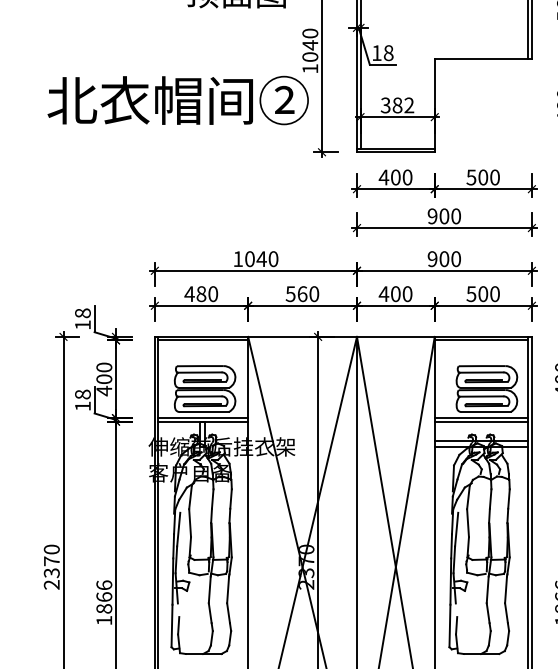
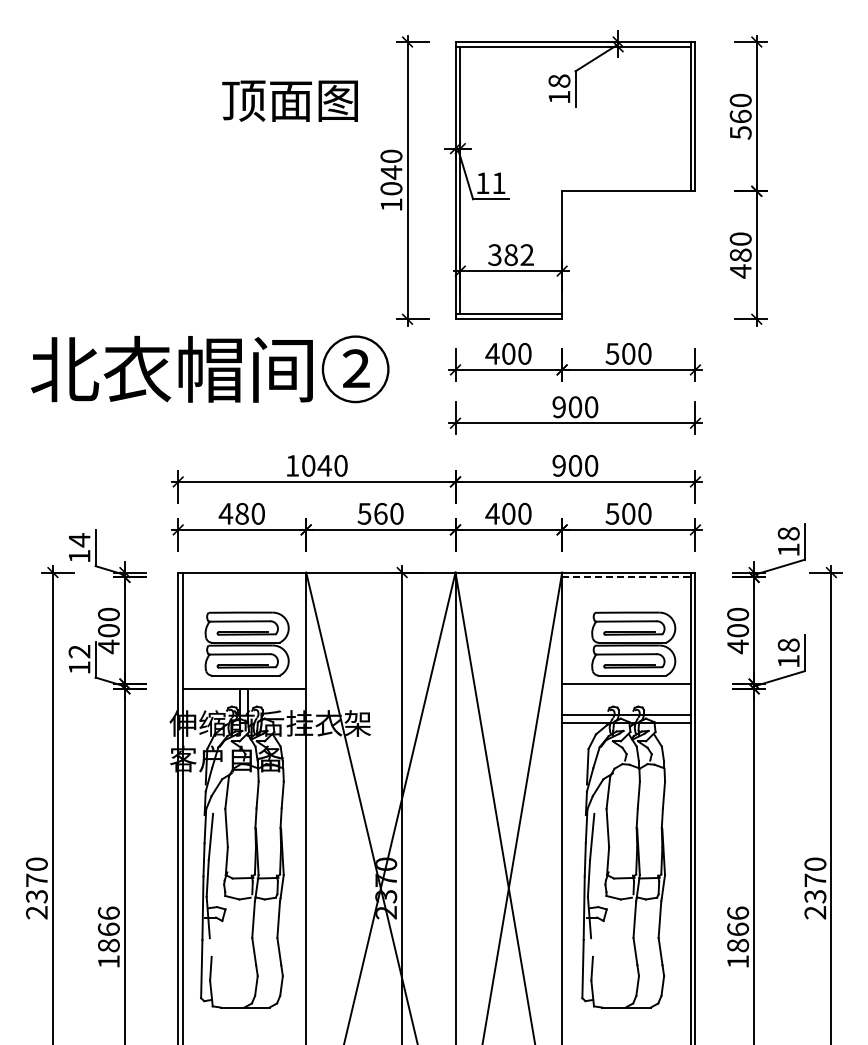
text: (388, 53) -> (498, 183), 18 -> 11
text: (178, 100) -> (210, 369), moved
text: (82, 313) -> (79, 540), 18 -> 14
line: (203, 340) -> (244, 577), removed
line: (481, 340) -> (626, 577), solid -> dashed
text: (82, 394) -> (79, 651), 18 -> 12
line: (203, 418) -> (244, 684), removed
line: (481, 421) -> (626, 688), removed

